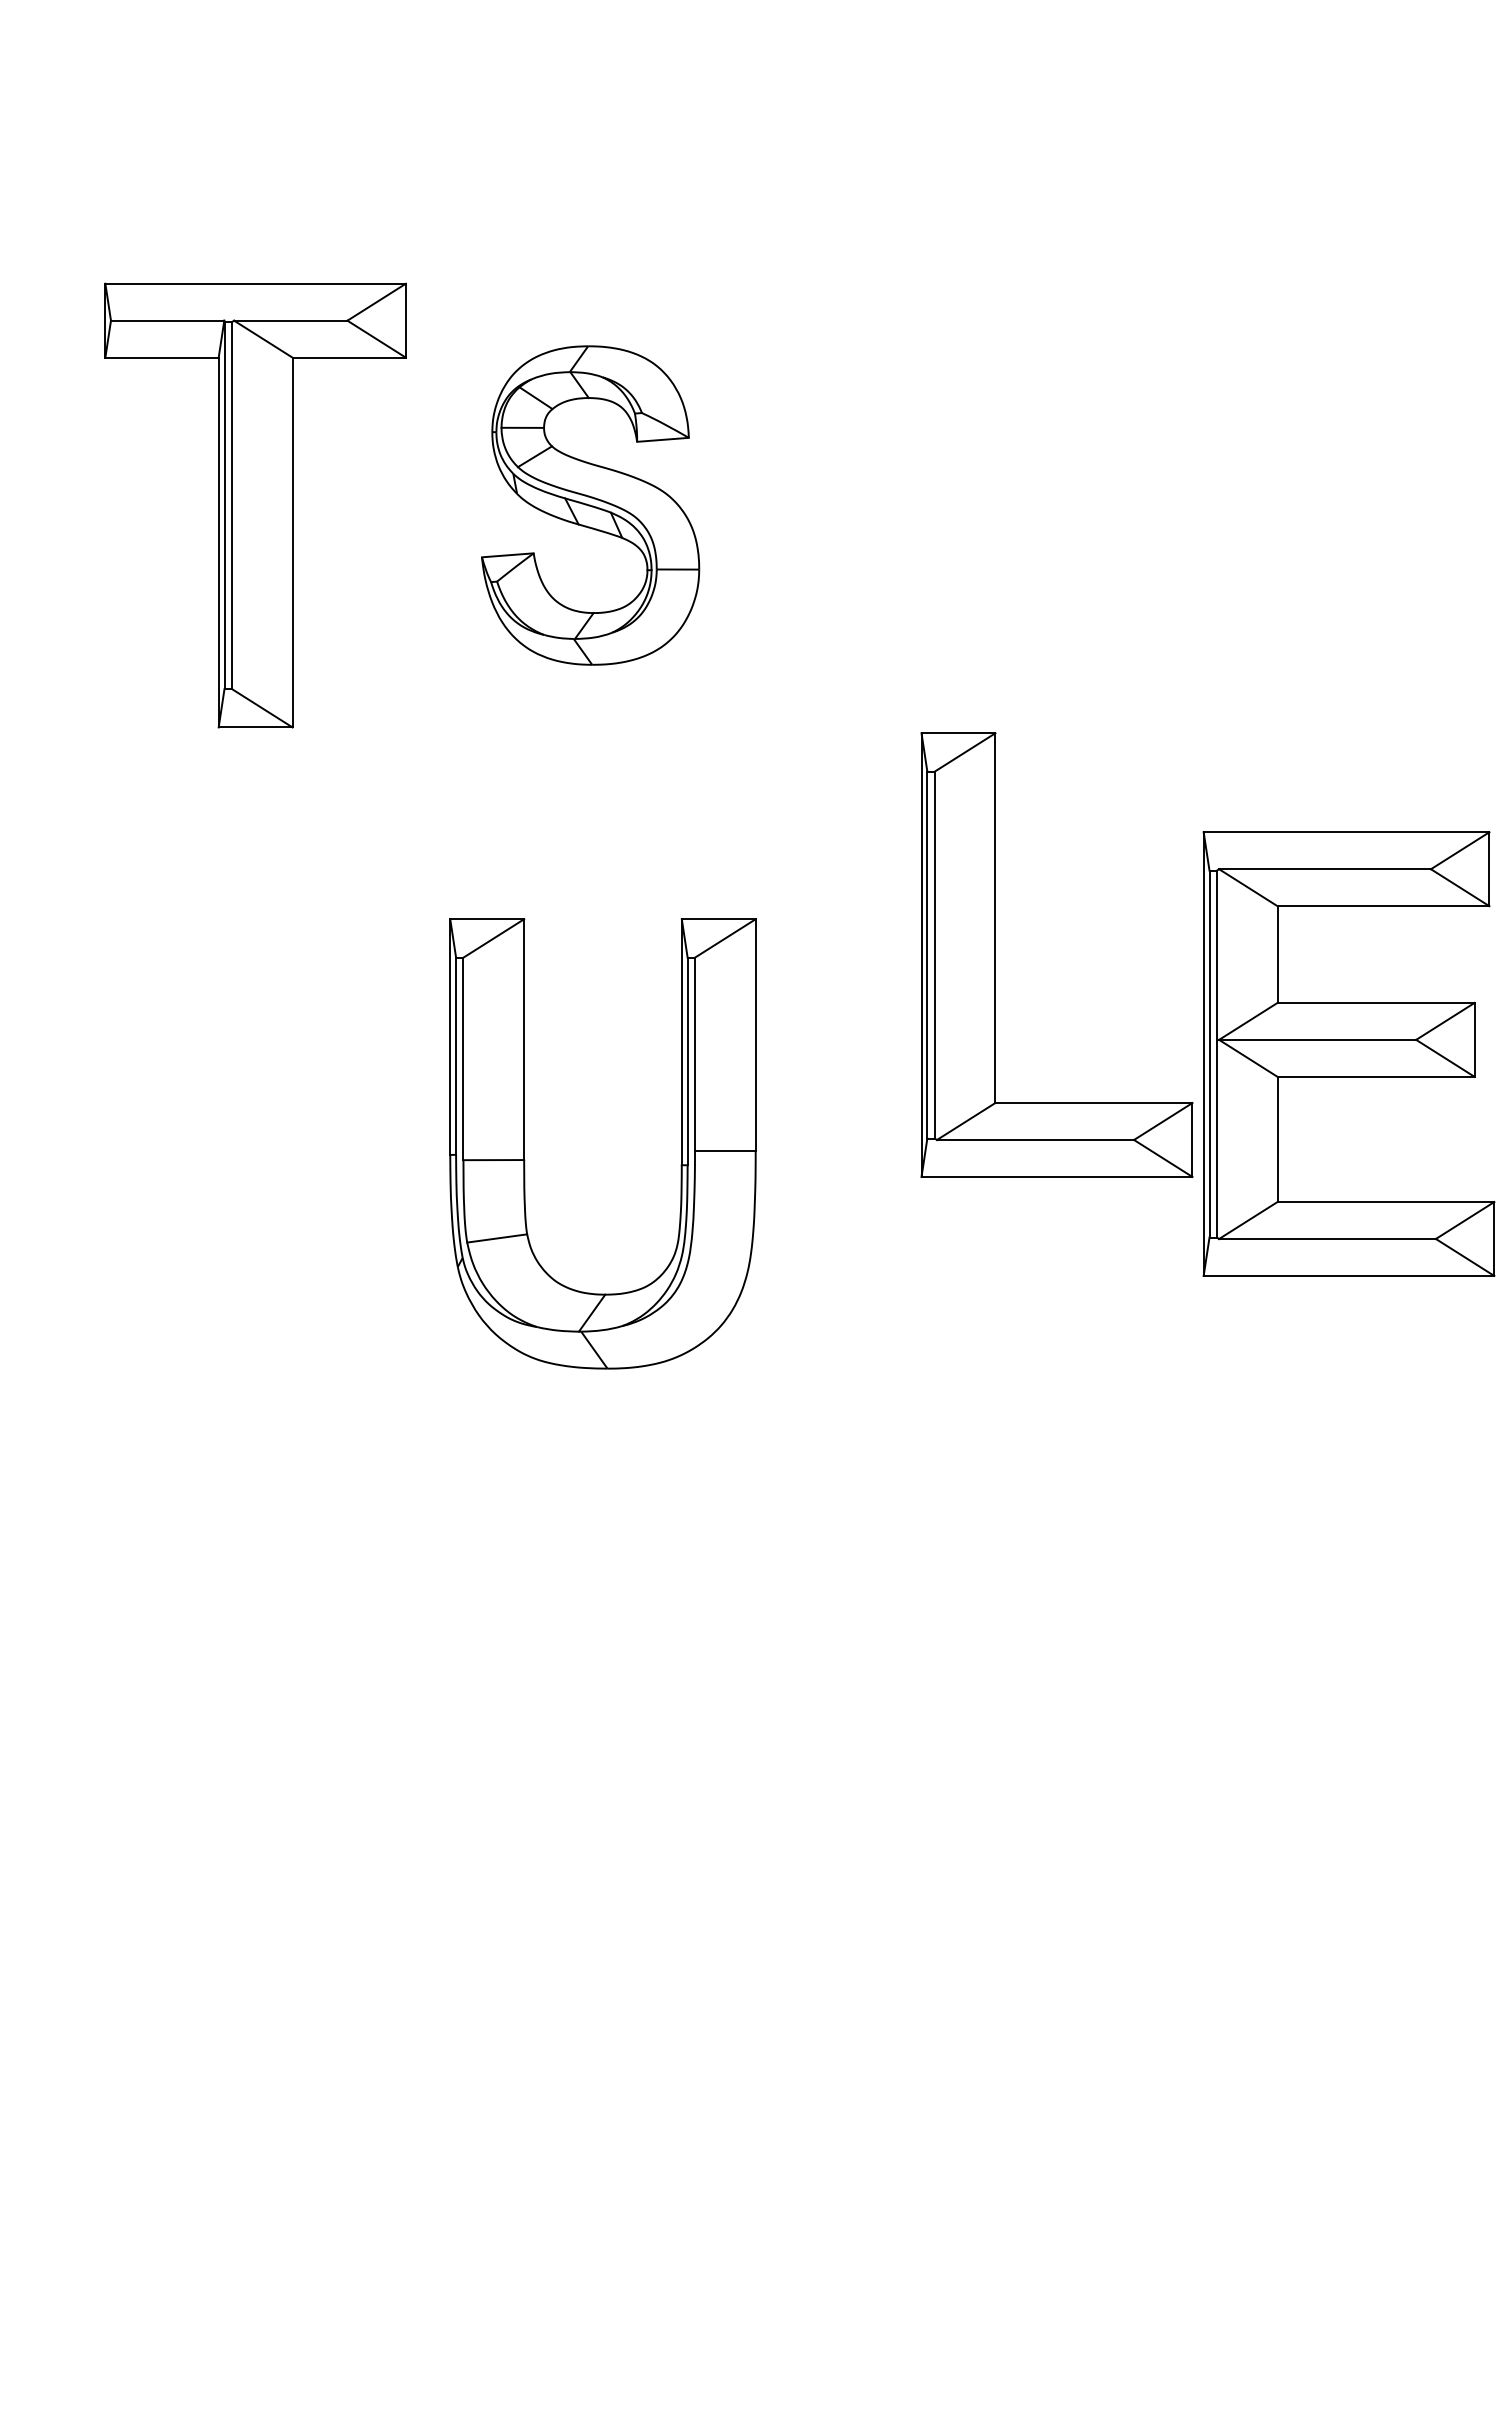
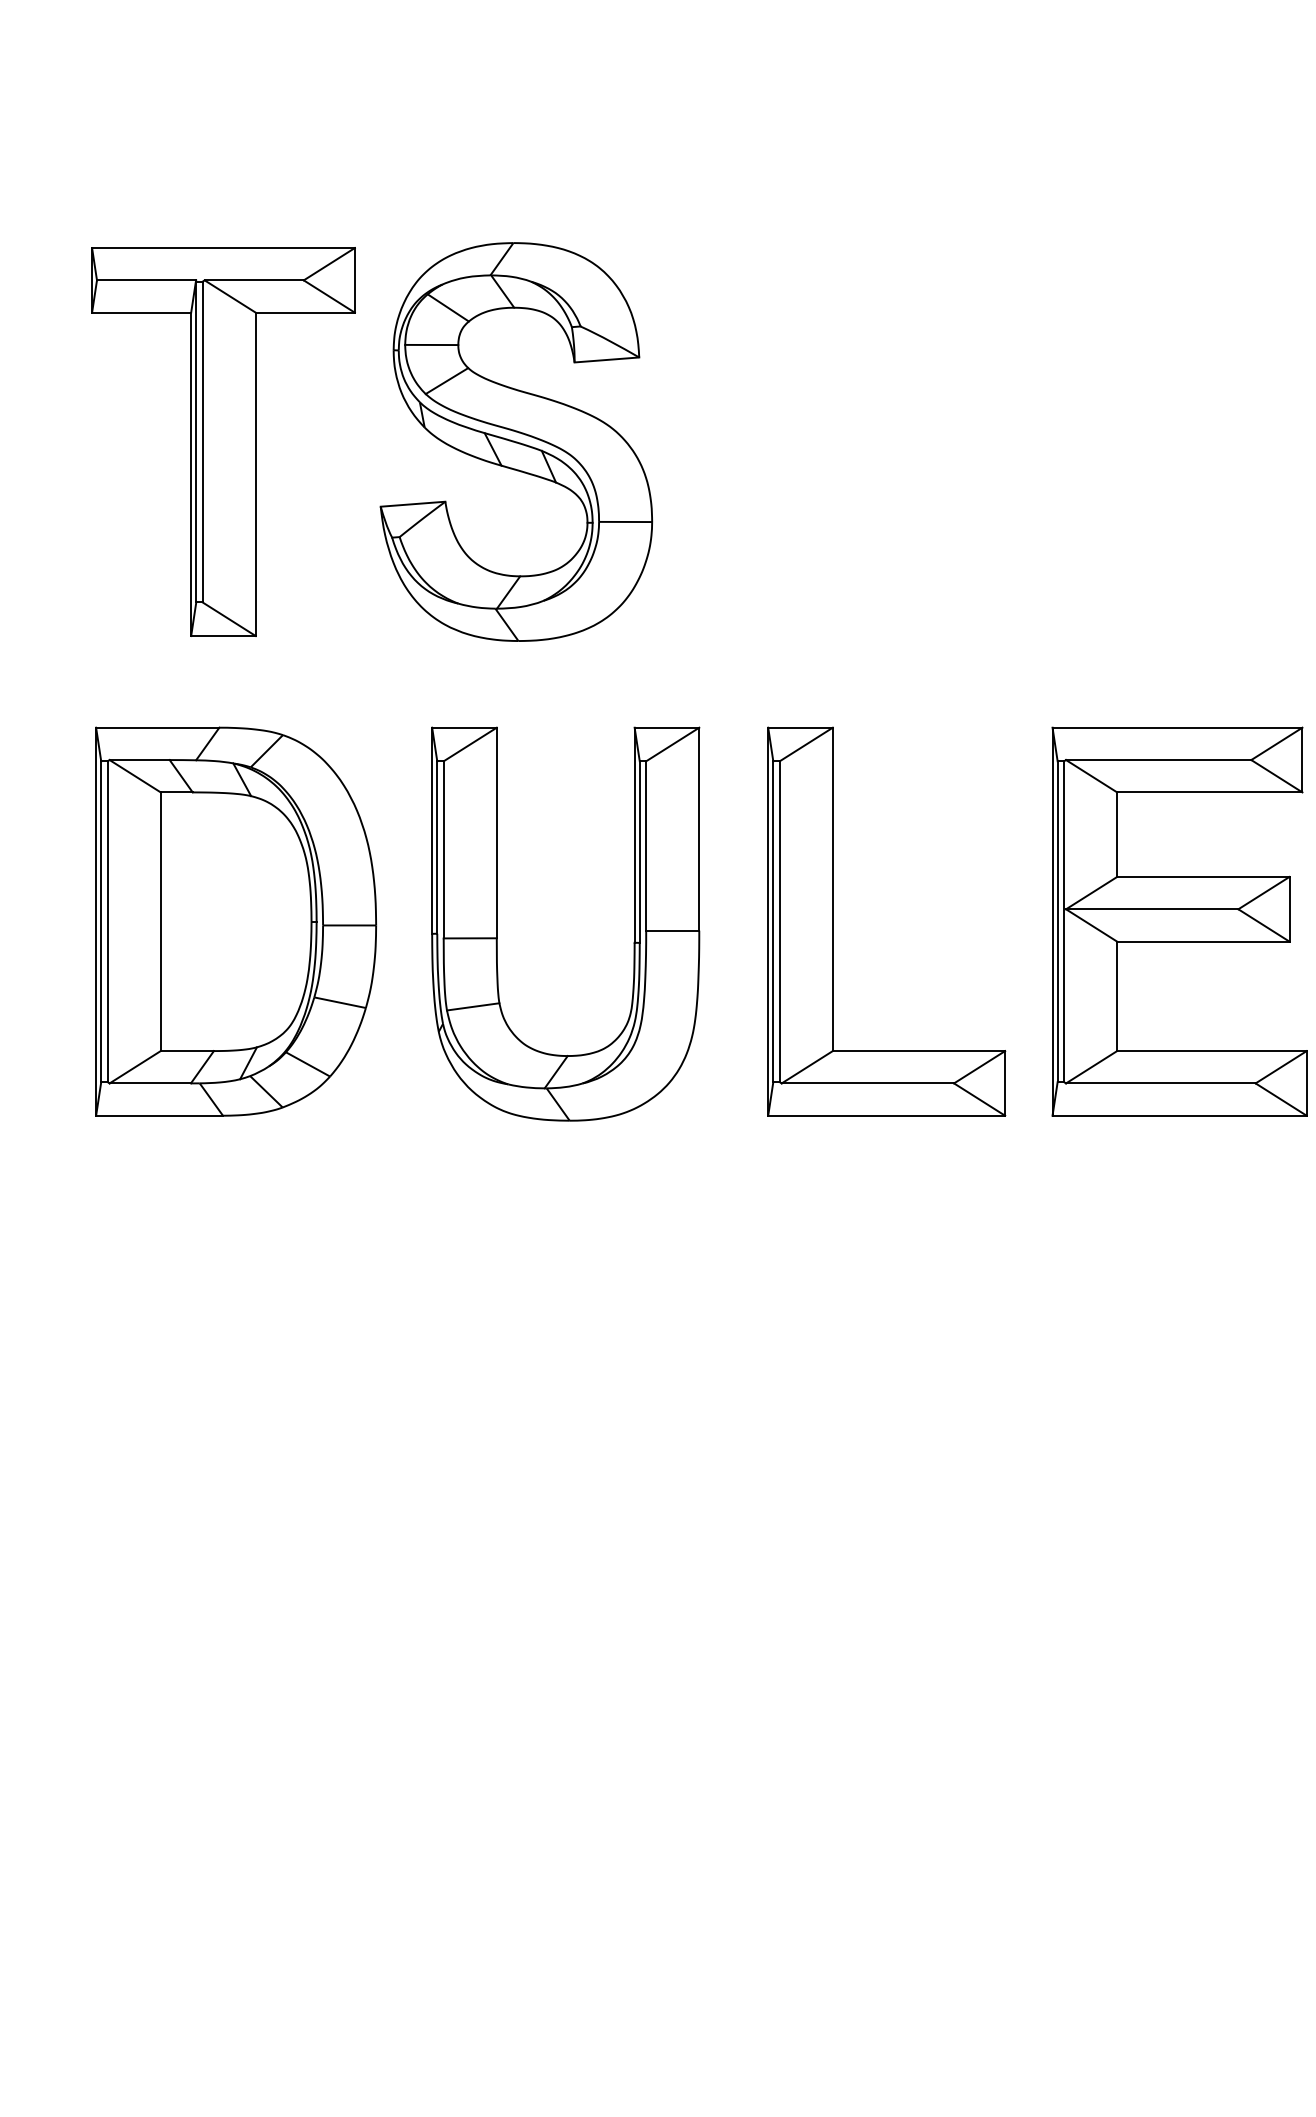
part: (590, 505) -> (516, 441), size x1.43
part: (995, 954) -> (832, 921), moved
part: (270, 1053) -> (236, 921), added
part: (524, 1143) -> (497, 923), moved

